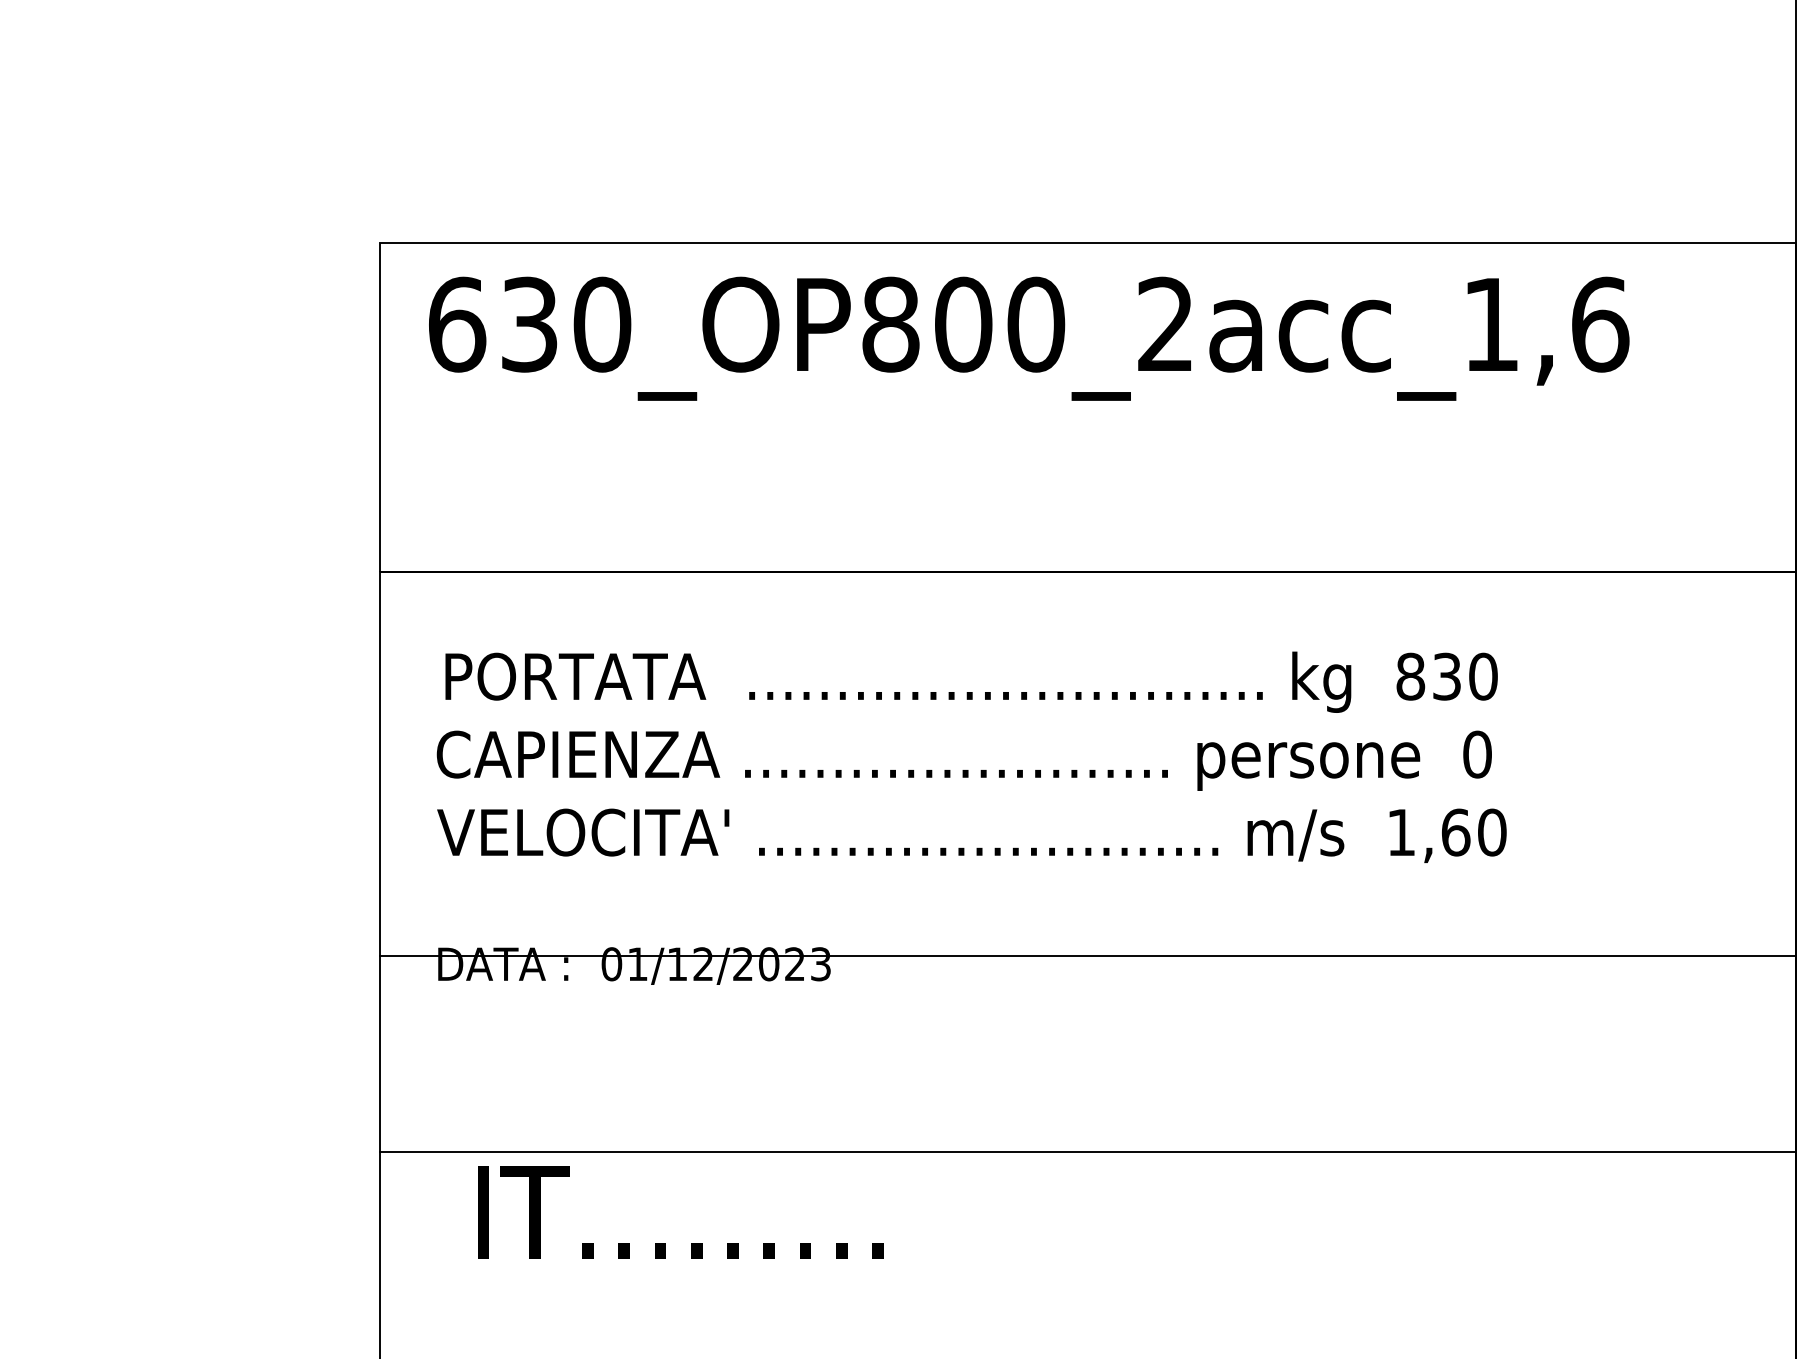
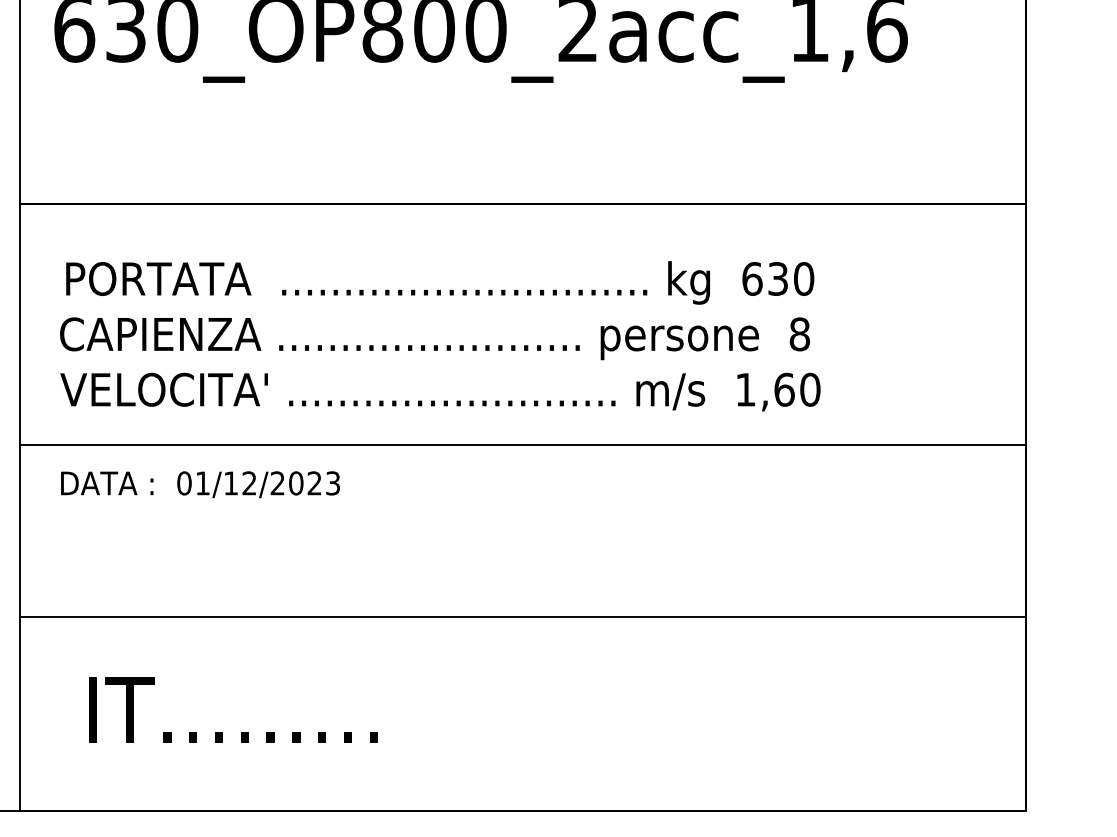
text: (1410, 676) -> (752, 278), 830 -> 630
text: (1477, 754) -> (799, 334), 0 -> 8
line: (1087, 955) -> (522, 445), moved
text: (680, 1212) -> (233, 710), moved

